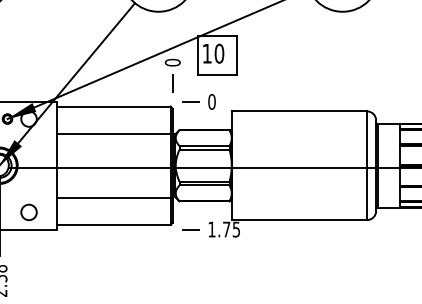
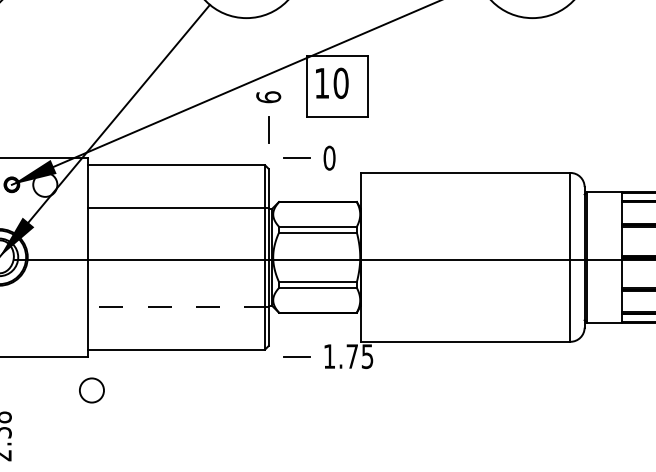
text: (172, 62) -> (268, 96), 0 -> 6
line: (114, 197) -> (178, 306), solid -> dashed
circle: (28, 212) -> (91, 390), moved

